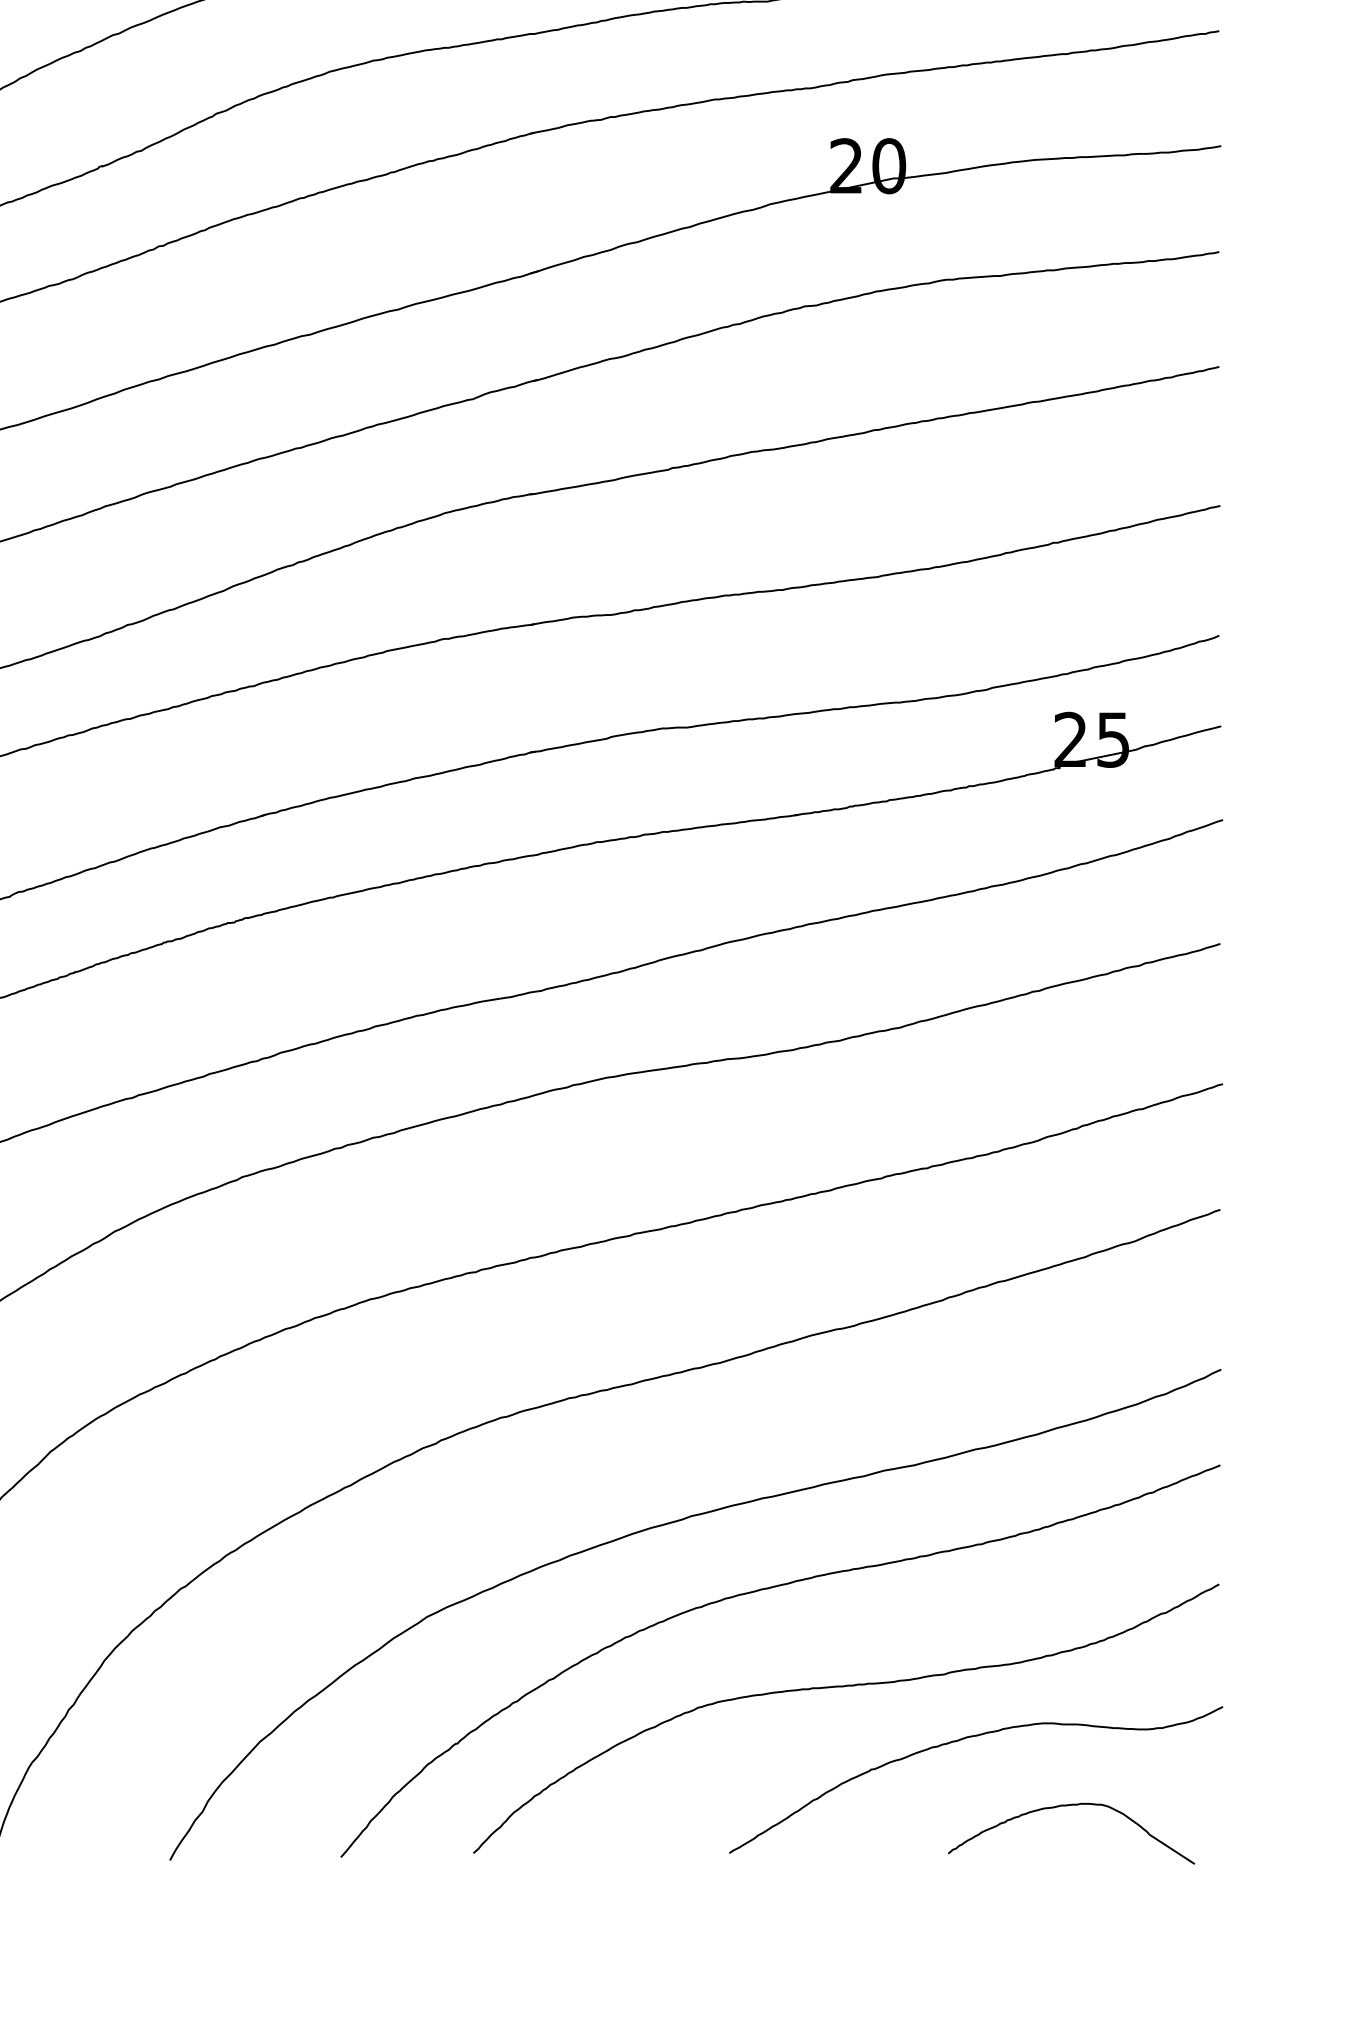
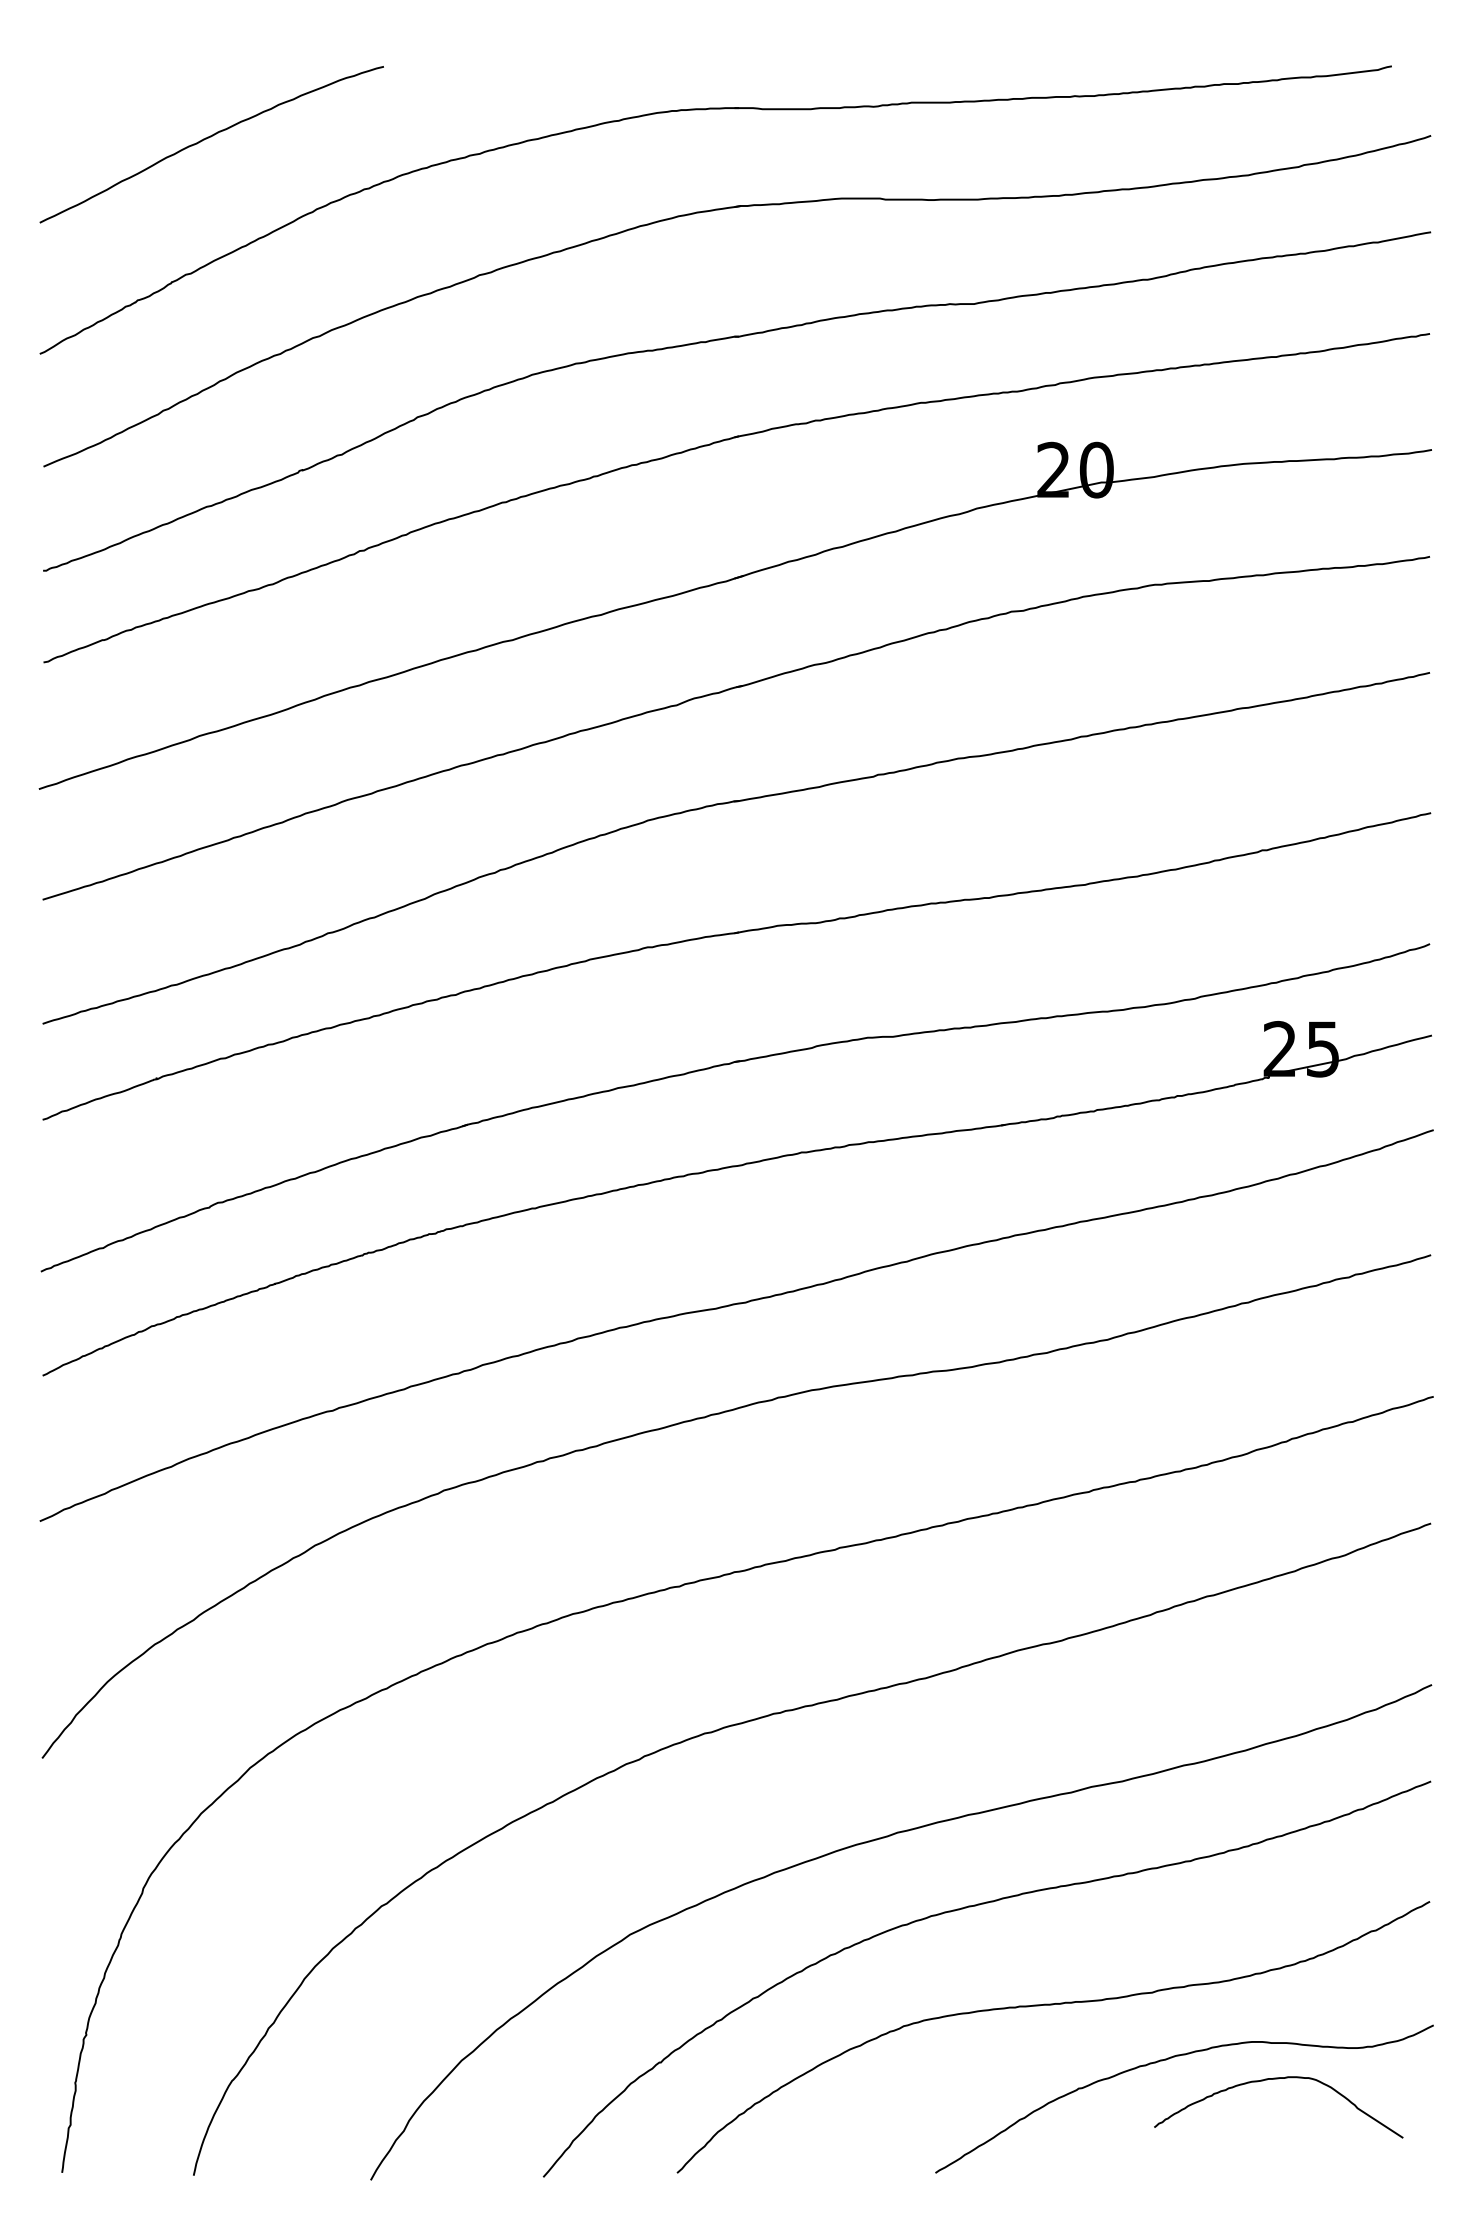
curve: (1071, 1806) -> (1278, 2079), moved

